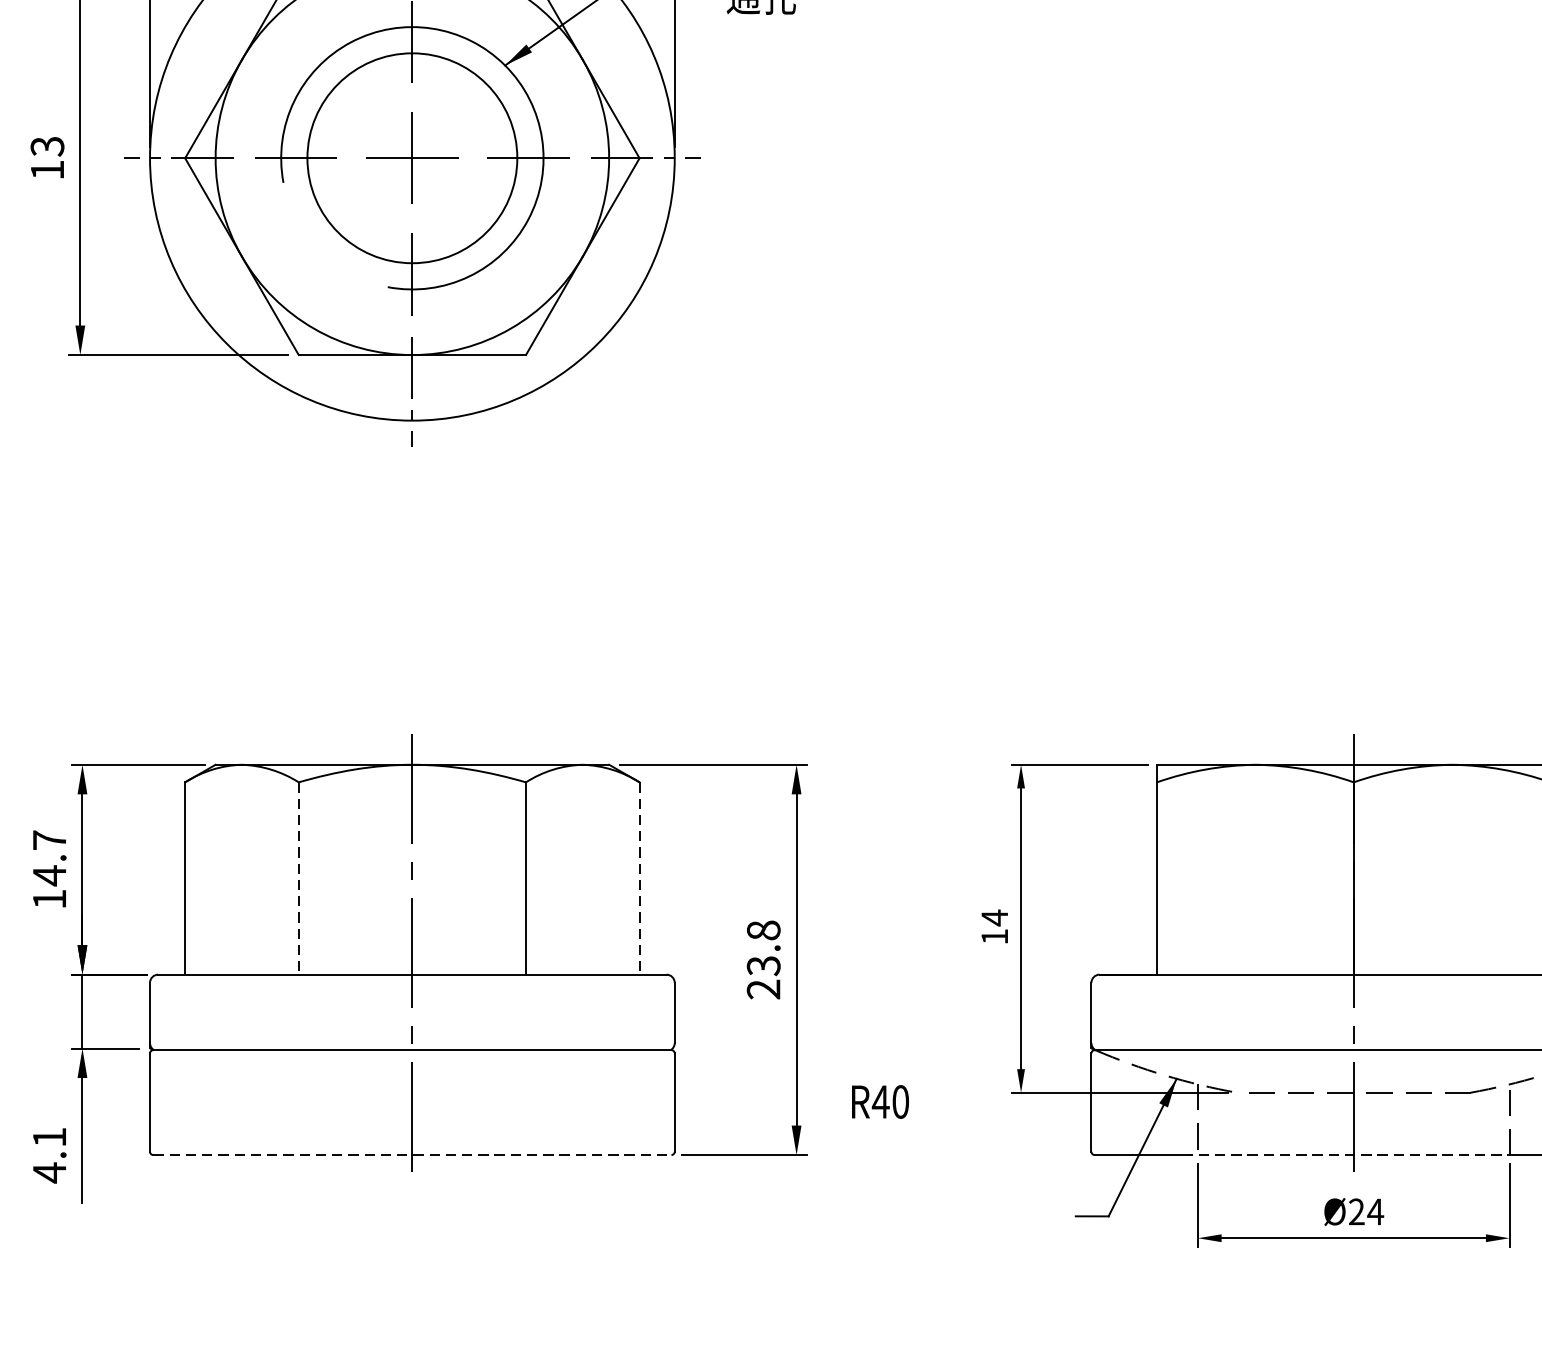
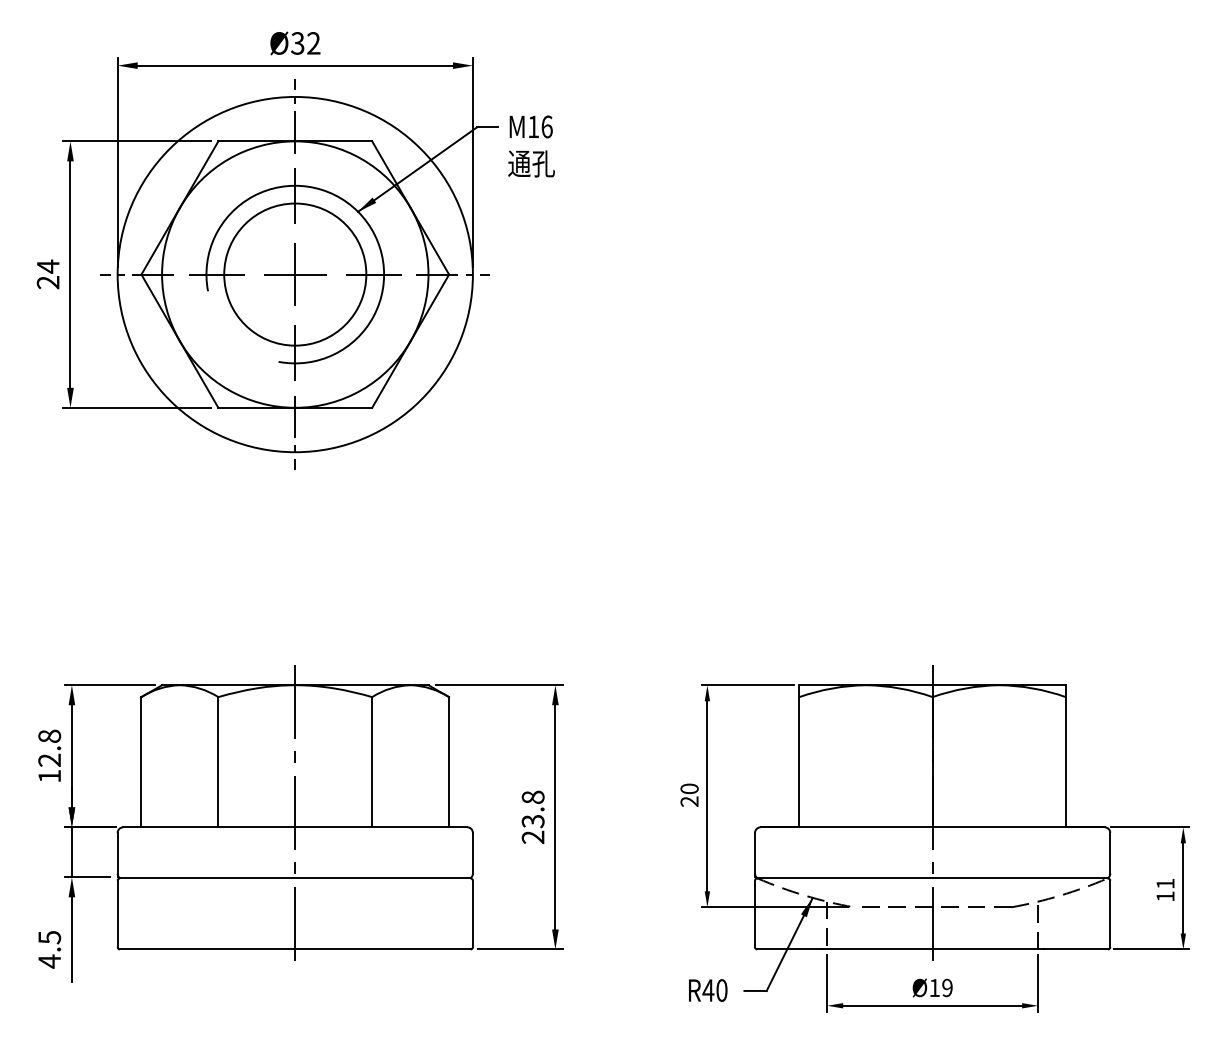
text: (46, 158) -> (47, 274), 13 -> 24
text: (49, 858) -> (49, 748), 14.7 -> 12.8
line: (298, 878) -> (218, 762), dashed -> solid
line: (640, 878) -> (449, 762), dashed -> solid
text: (994, 926) -> (689, 794), 14 -> 20
text: (880, 1101) -> (708, 990), moved
text: (49, 1137) -> (49, 937), 4.1 -> 4.5
line: (412, 1155) -> (295, 949), dashed -> solid
line: (1353, 1155) -> (932, 949), dashed -> solid
text: (1366, 1211) -> (941, 987), Ø24 -> Ø19

